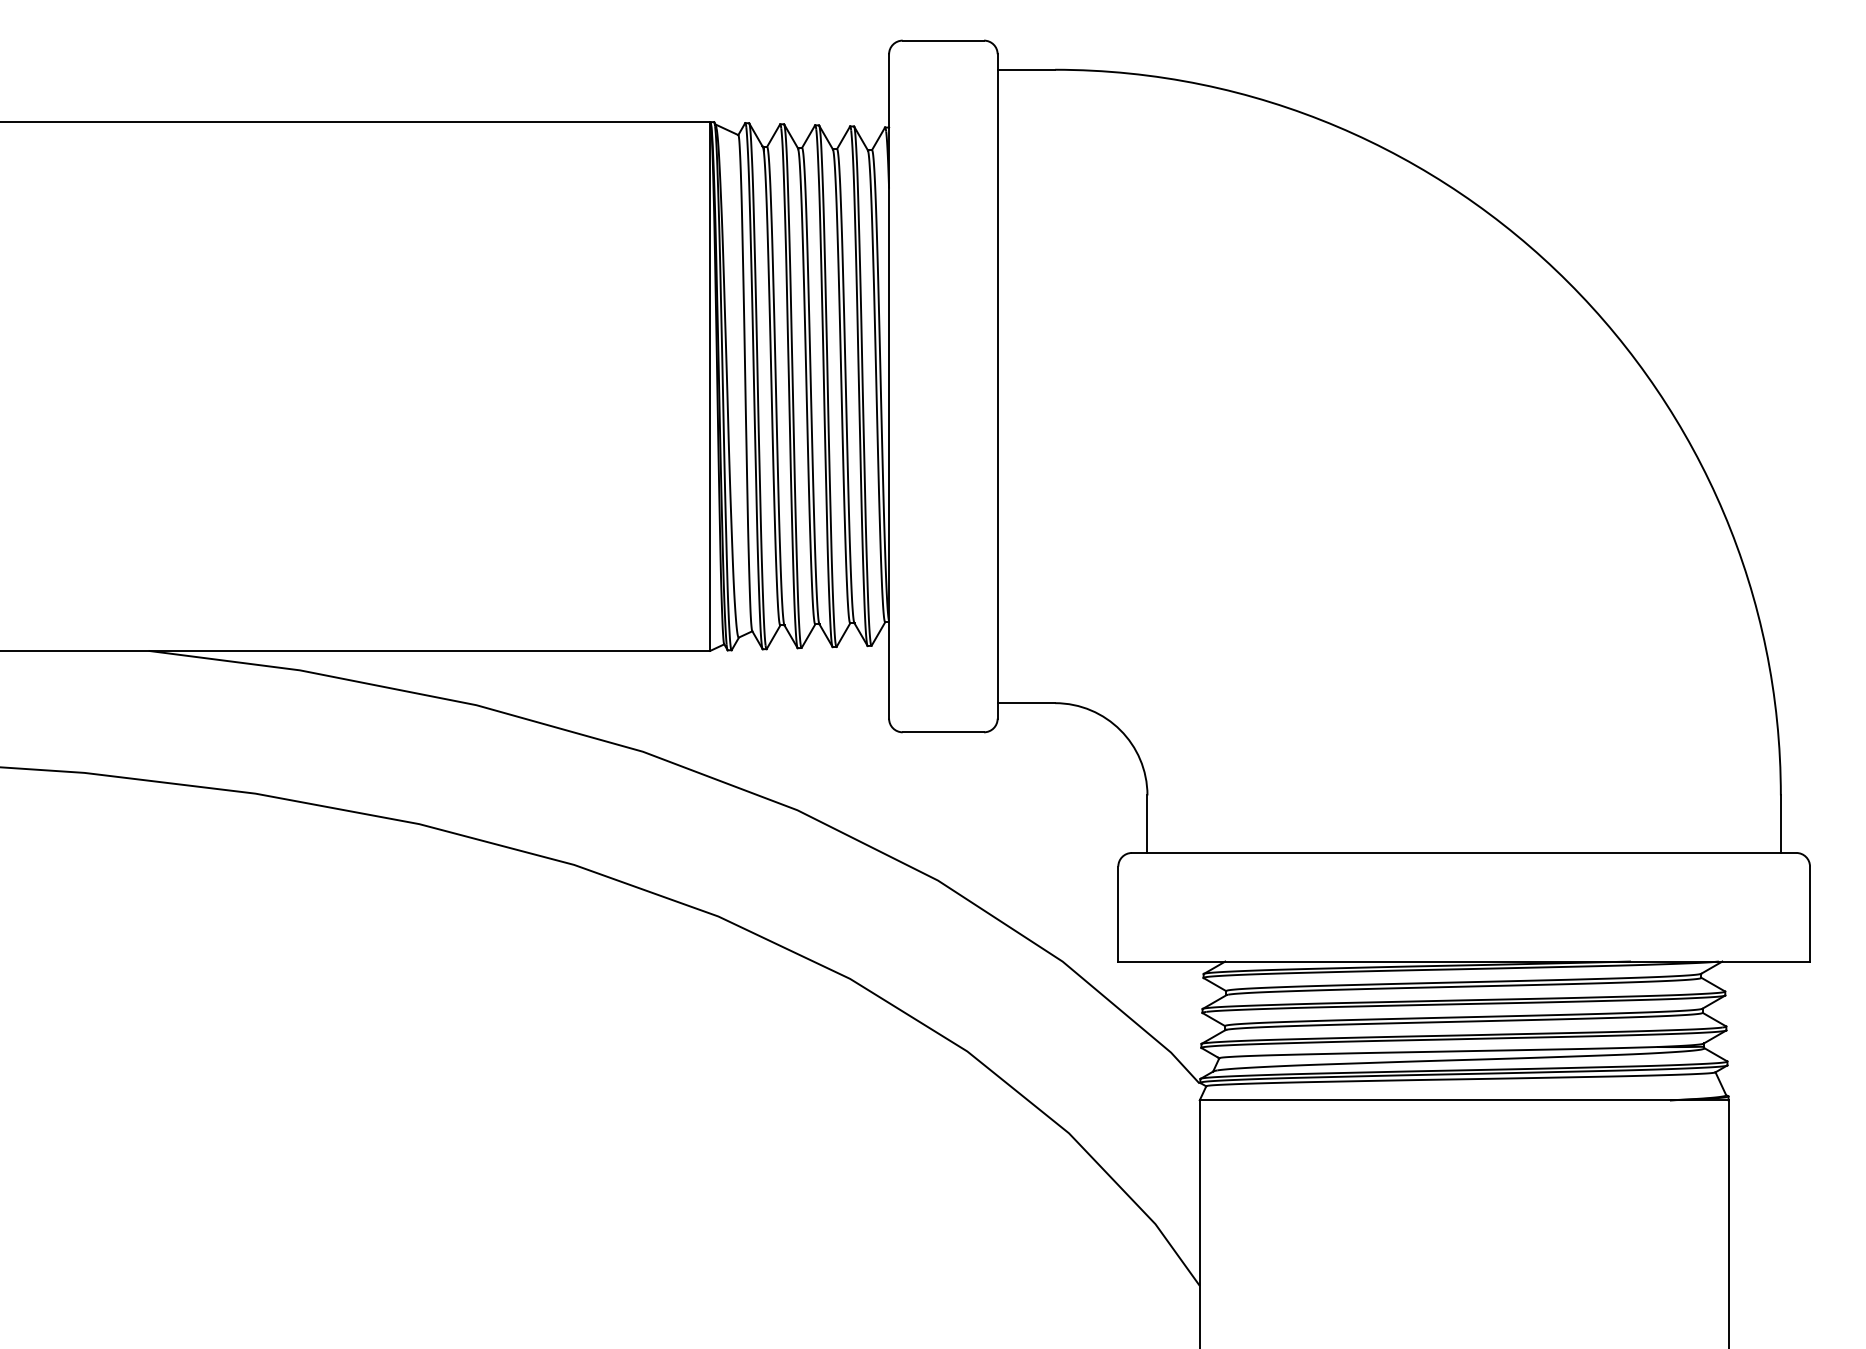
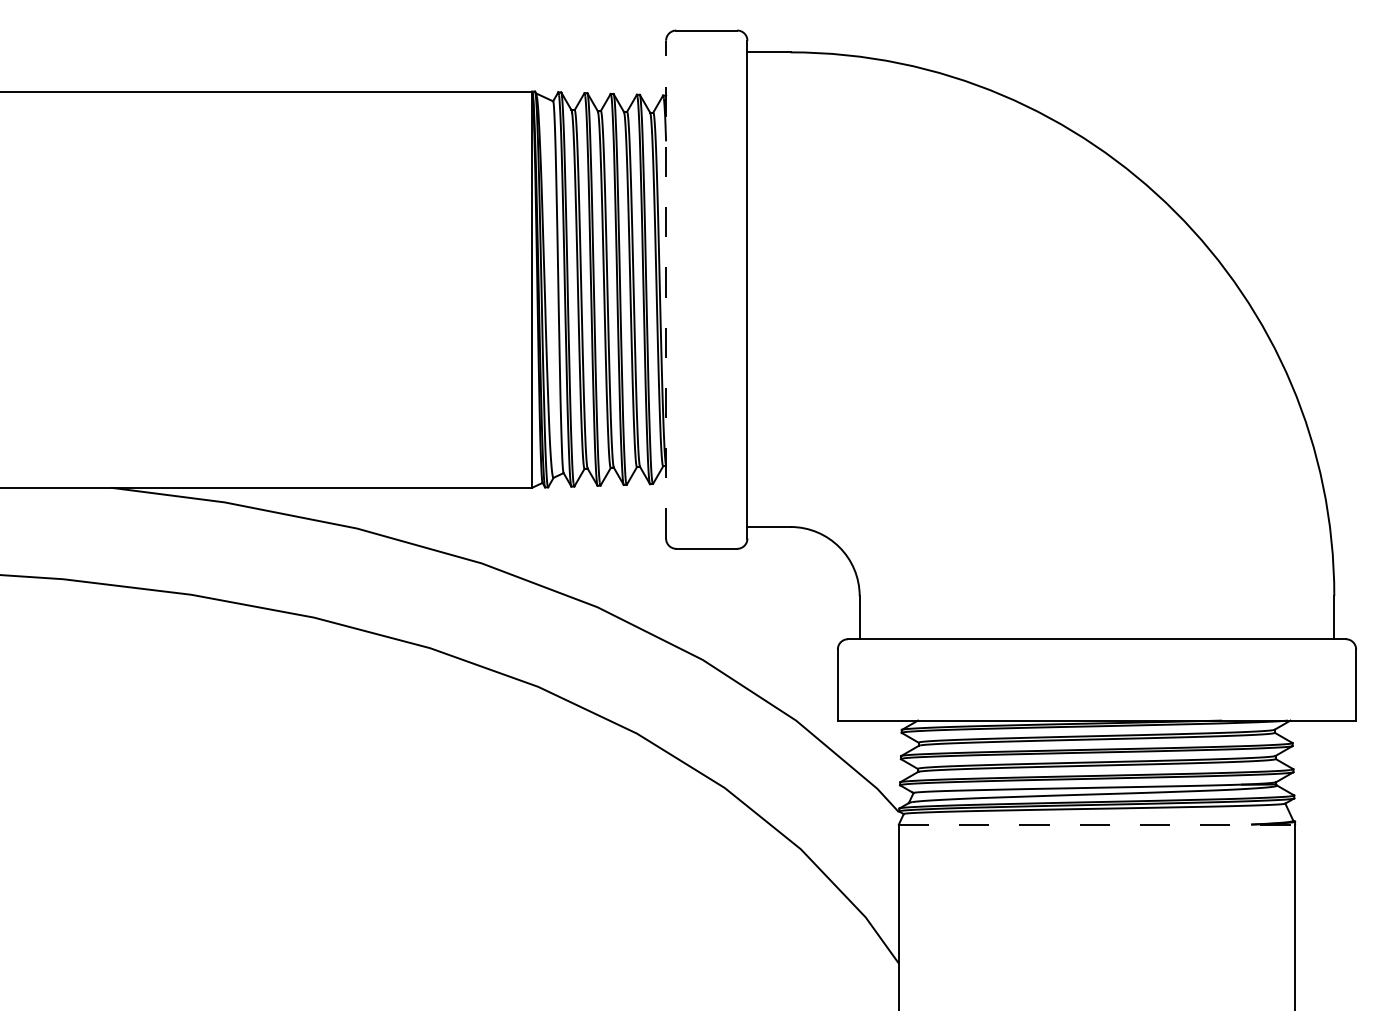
line: (889, 385) -> (666, 288), solid -> dashed
line: (1464, 1100) -> (1097, 824), solid -> dashed

